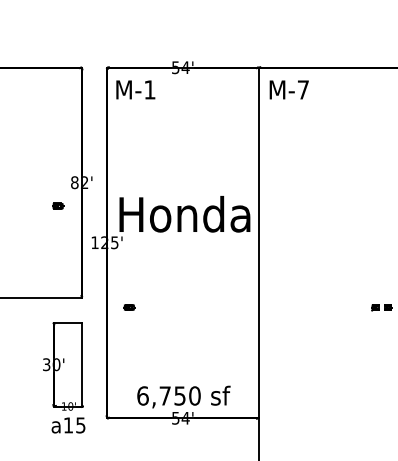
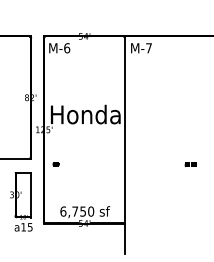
text: (150, 90) -> (67, 48), M-1 -> M-6
part: (56, 206) -> (17, 110), removed

